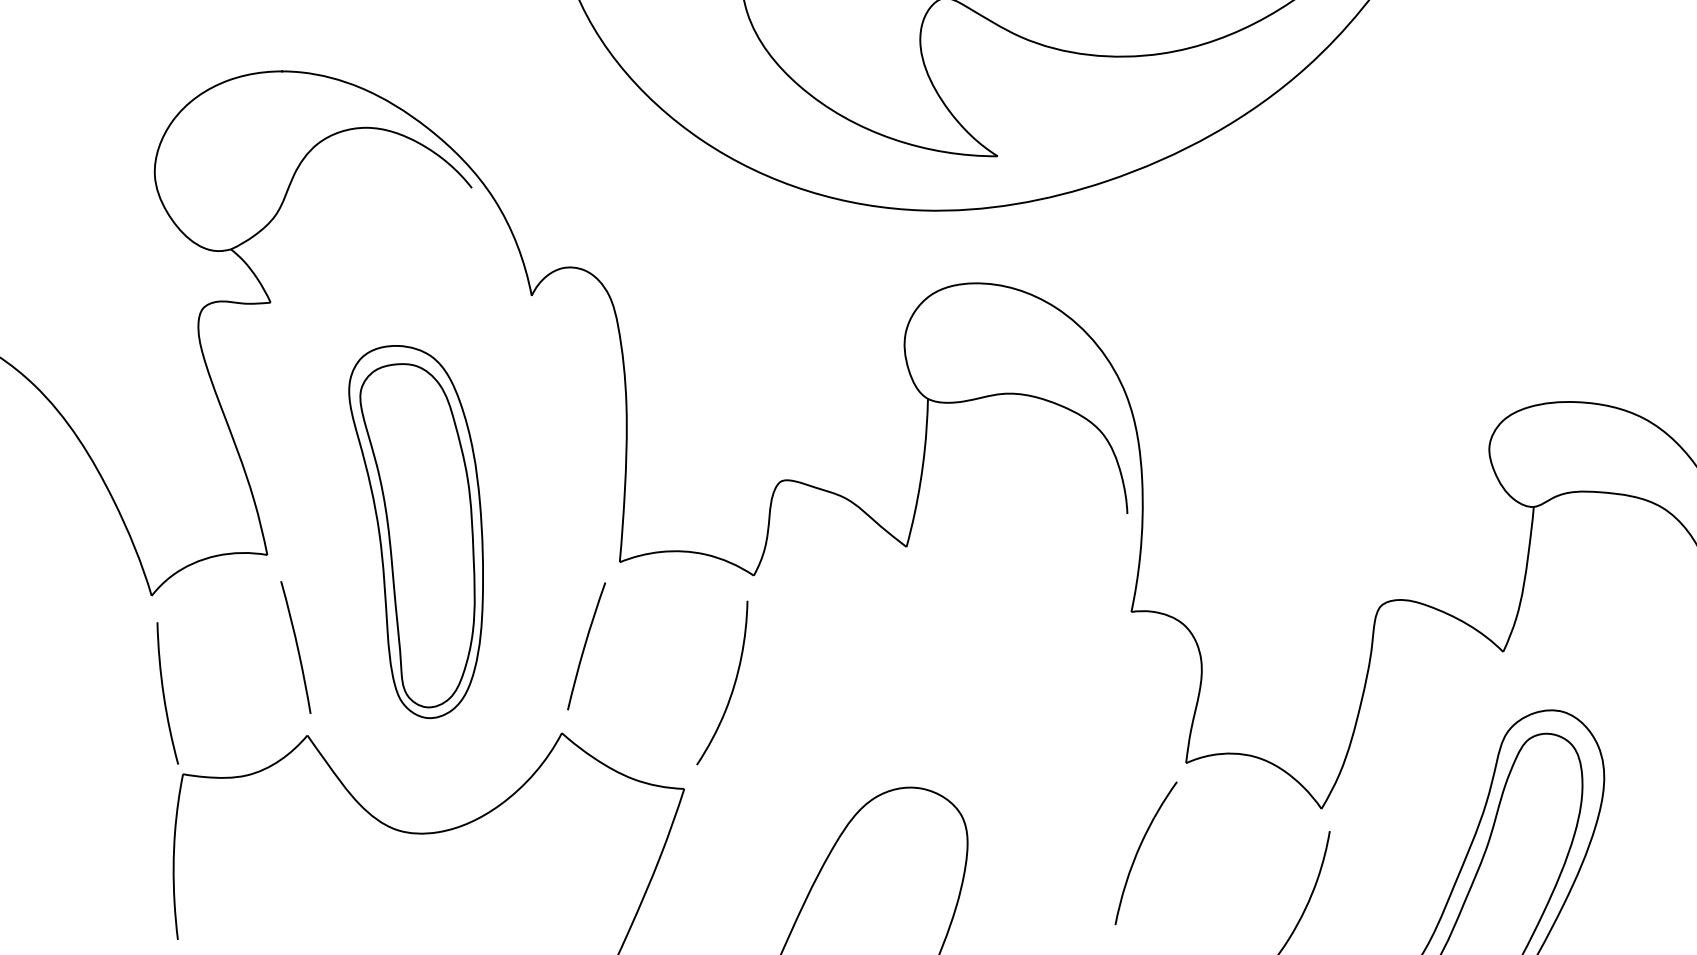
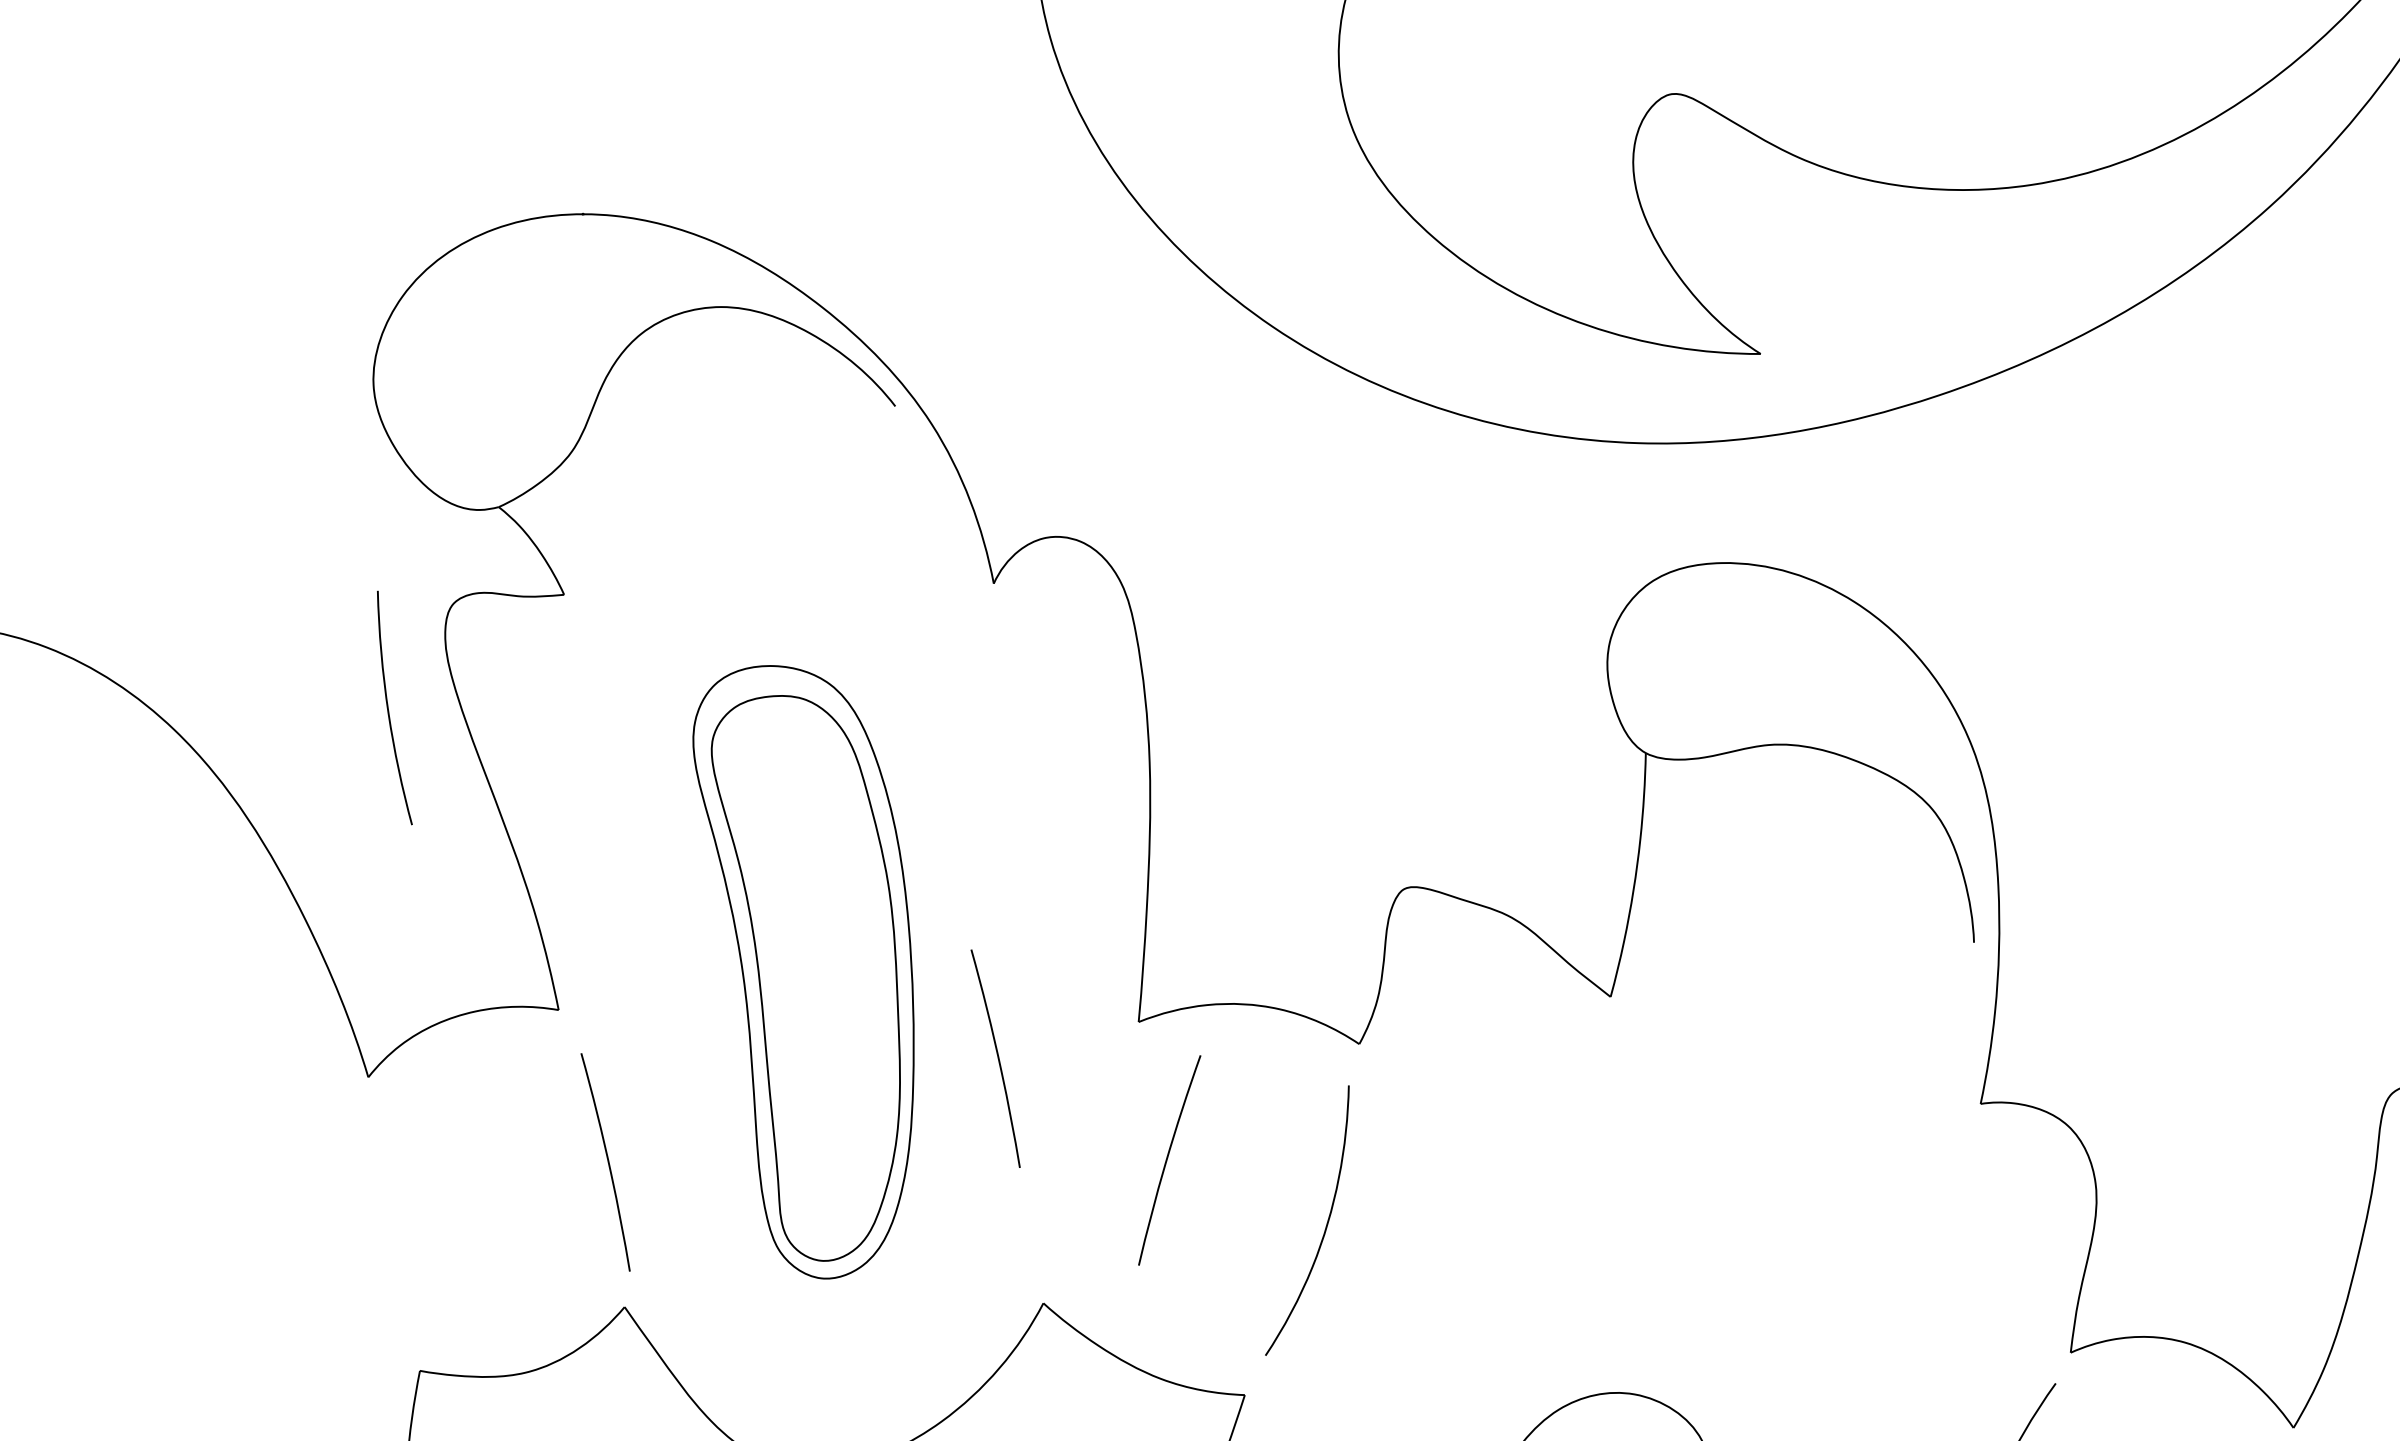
curve: (533, 584) -> (996, 1058), added
curve: (585, 646) -> (1167, 1160), moved
curve: (164, 693) -> (389, 708), moved

